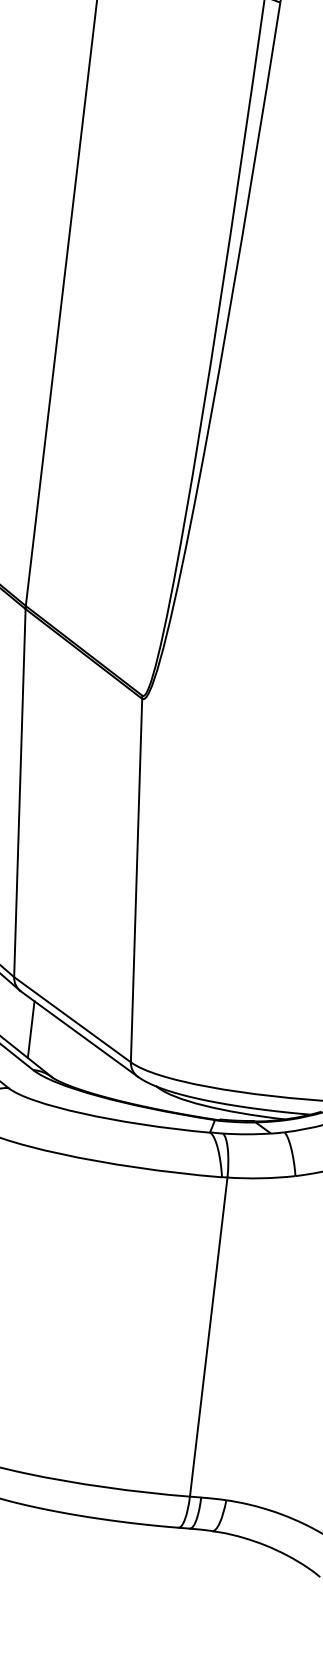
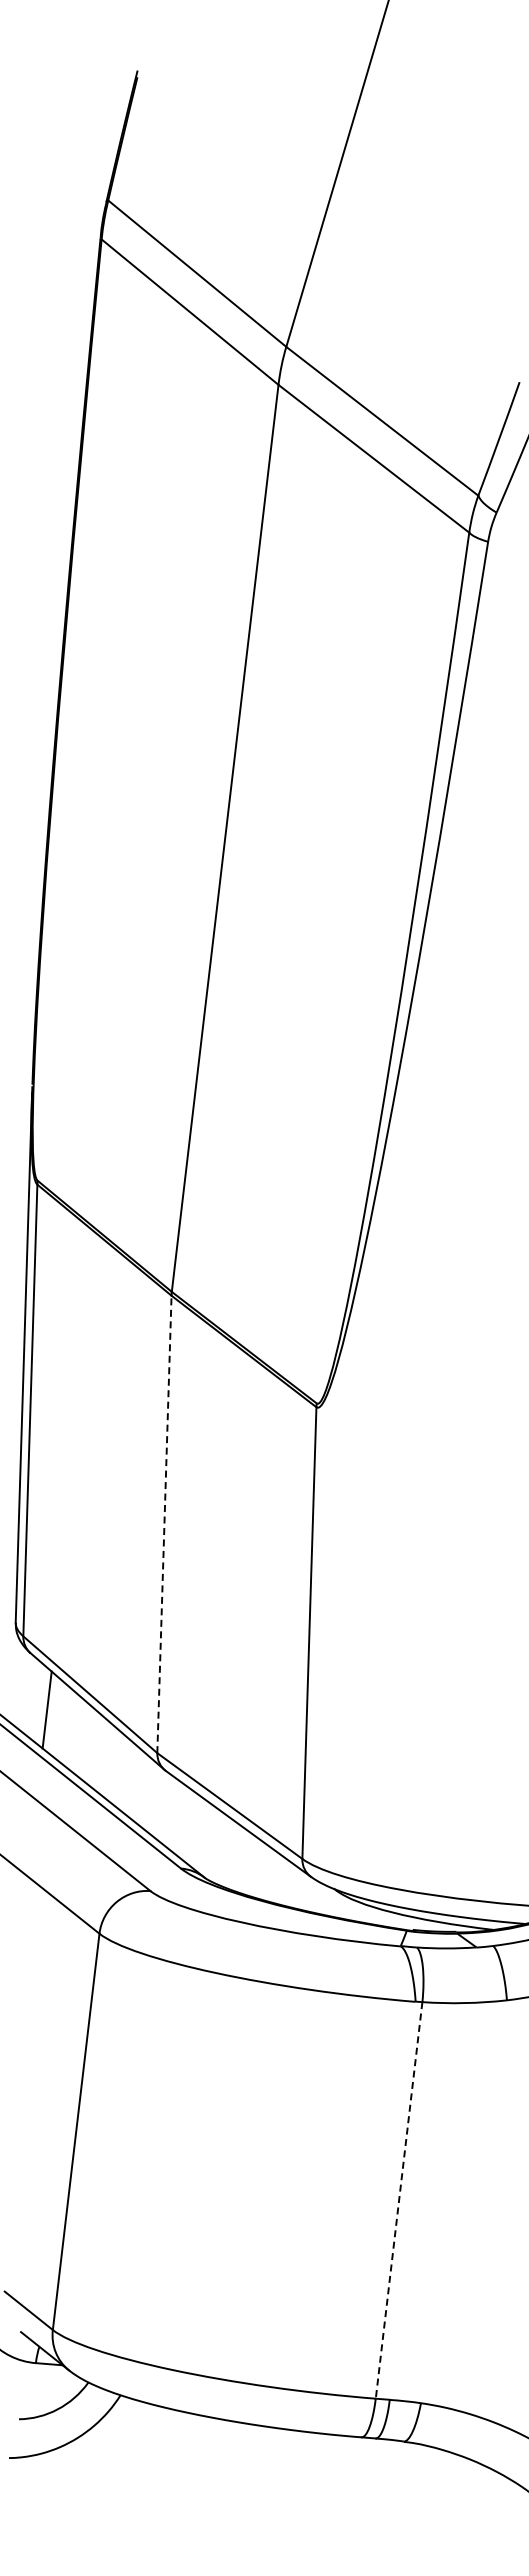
line: (19, 793) -> (164, 1524), solid -> dashed
line: (31, 1029) -> (178, 1818), removed
line: (209, 1337) -> (399, 2200), solid -> dashed

